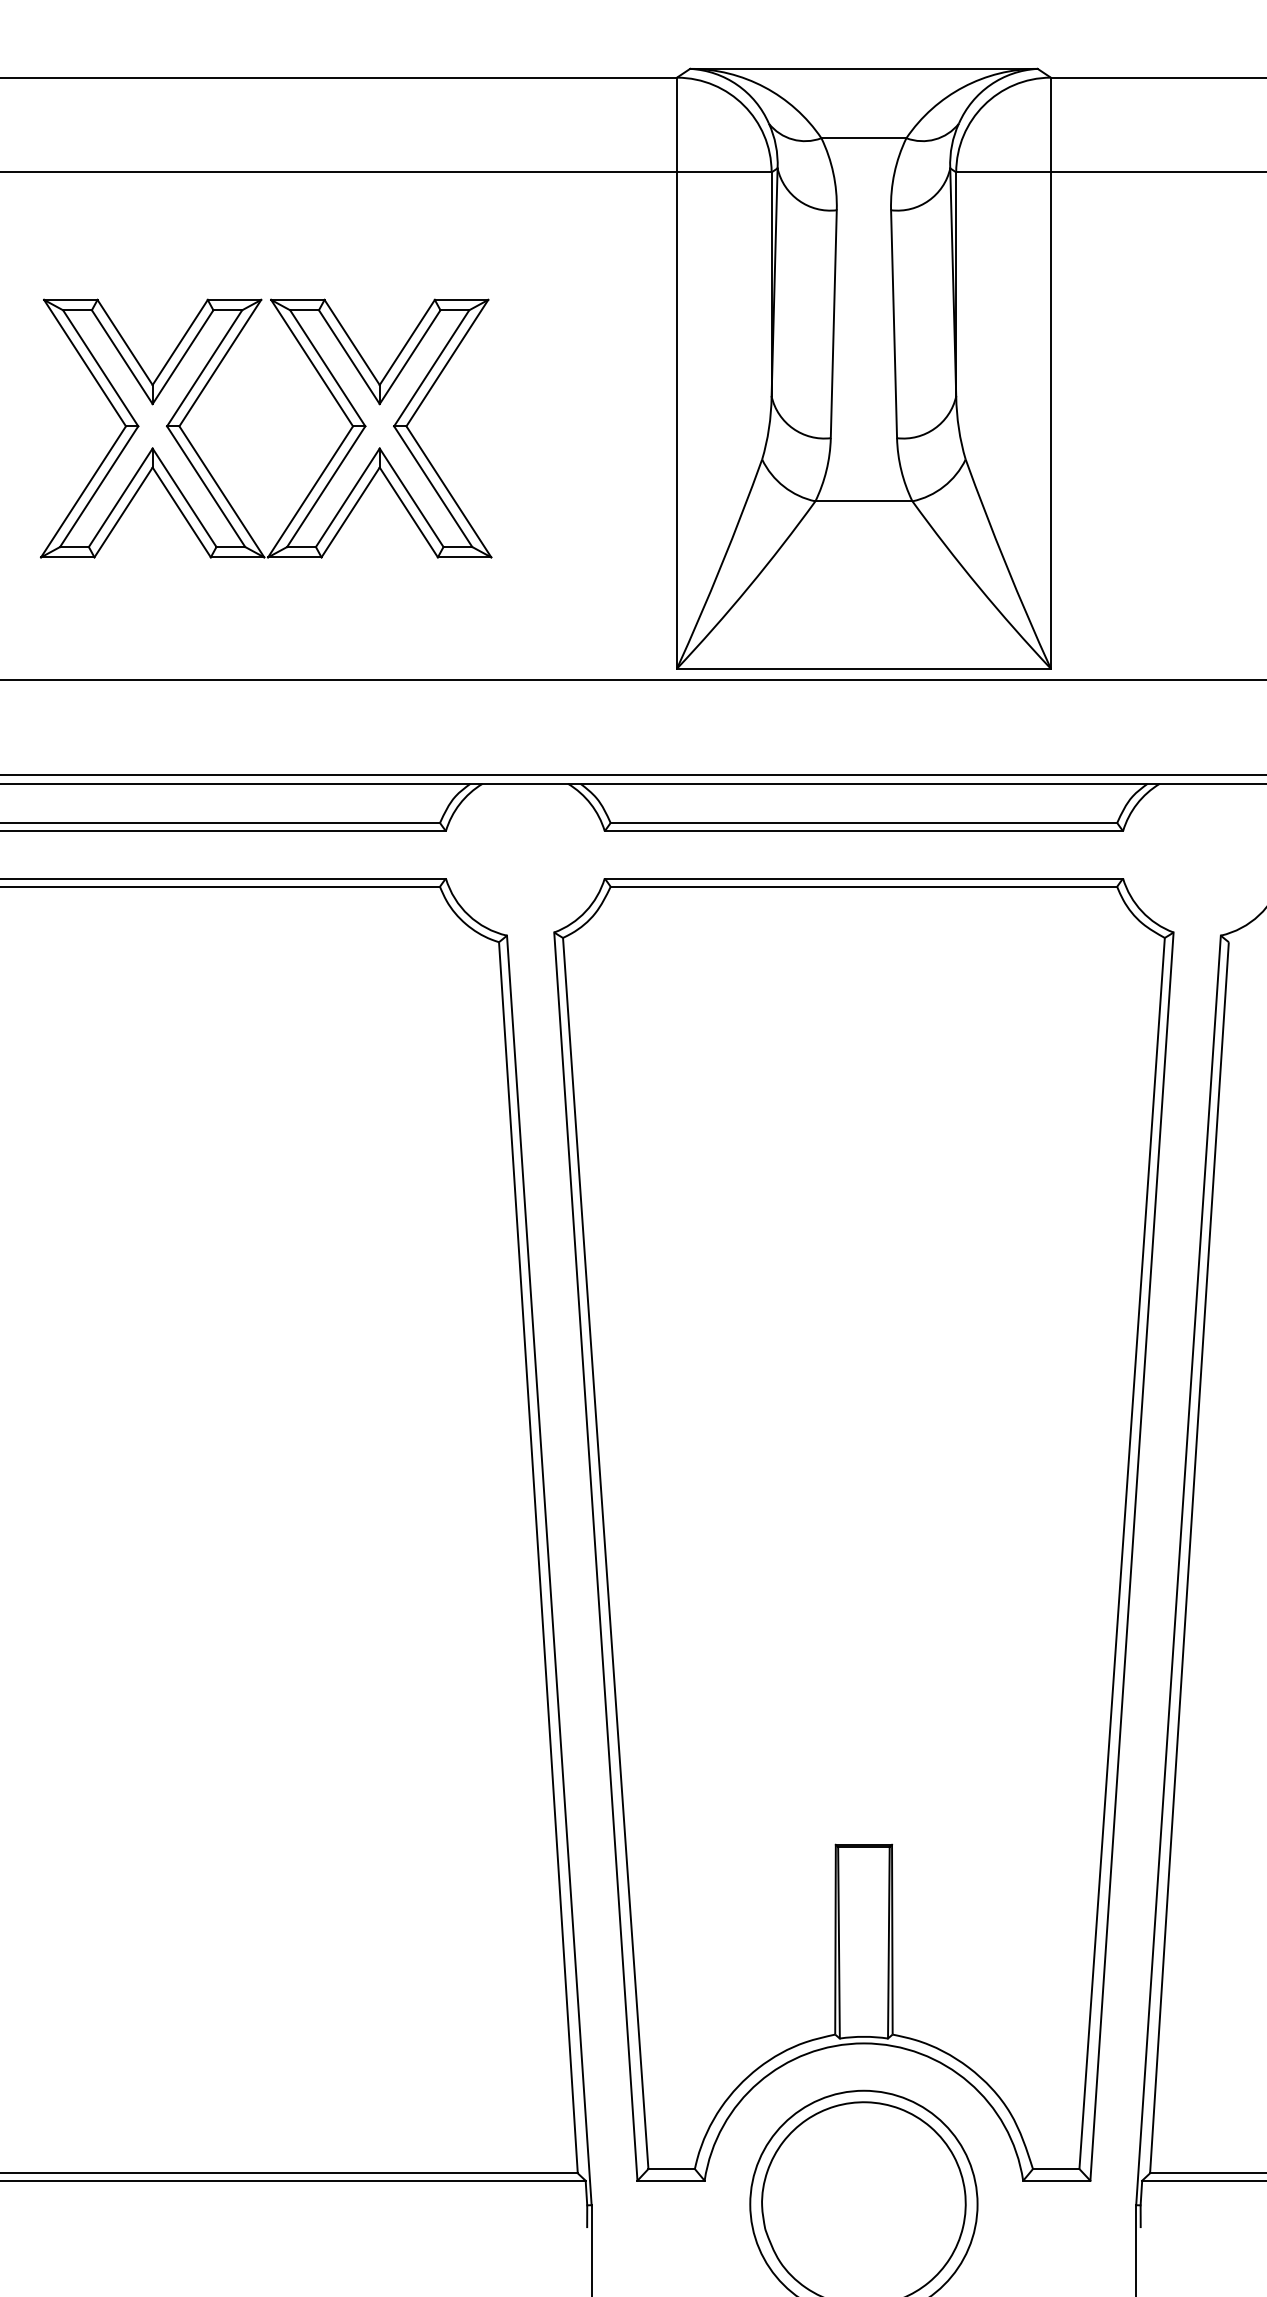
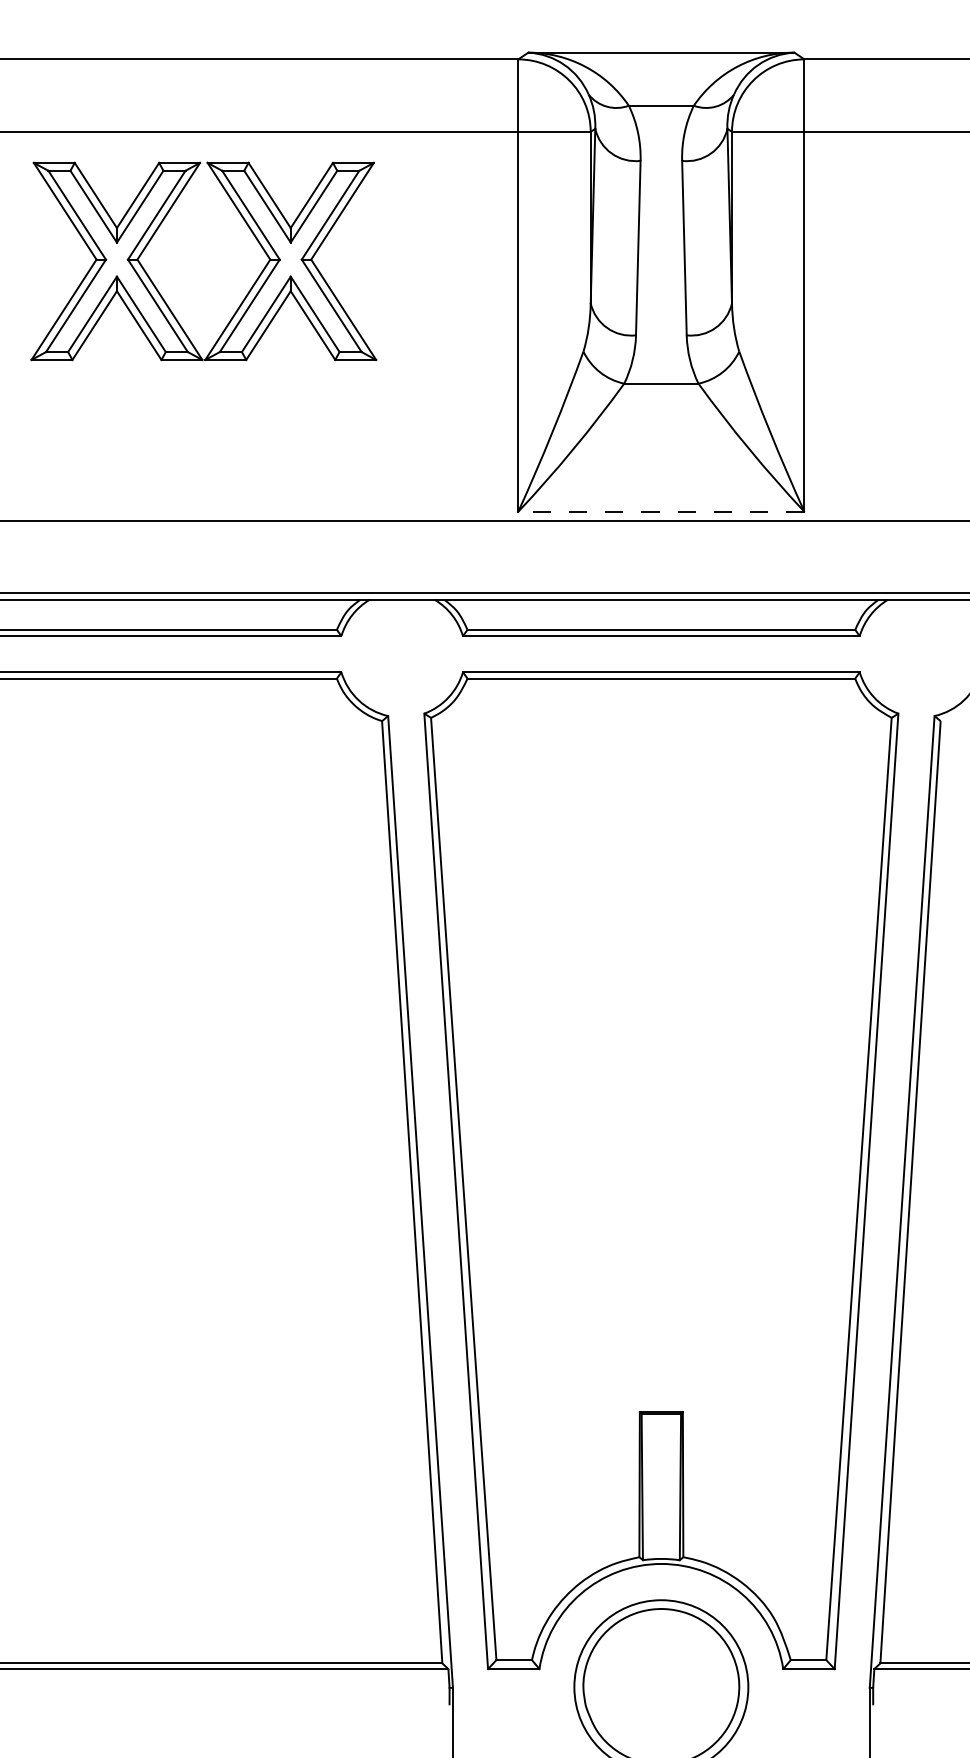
part: (325, 466) -> (249, 290), moved
line: (863, 668) -> (661, 511), solid -> dashed

